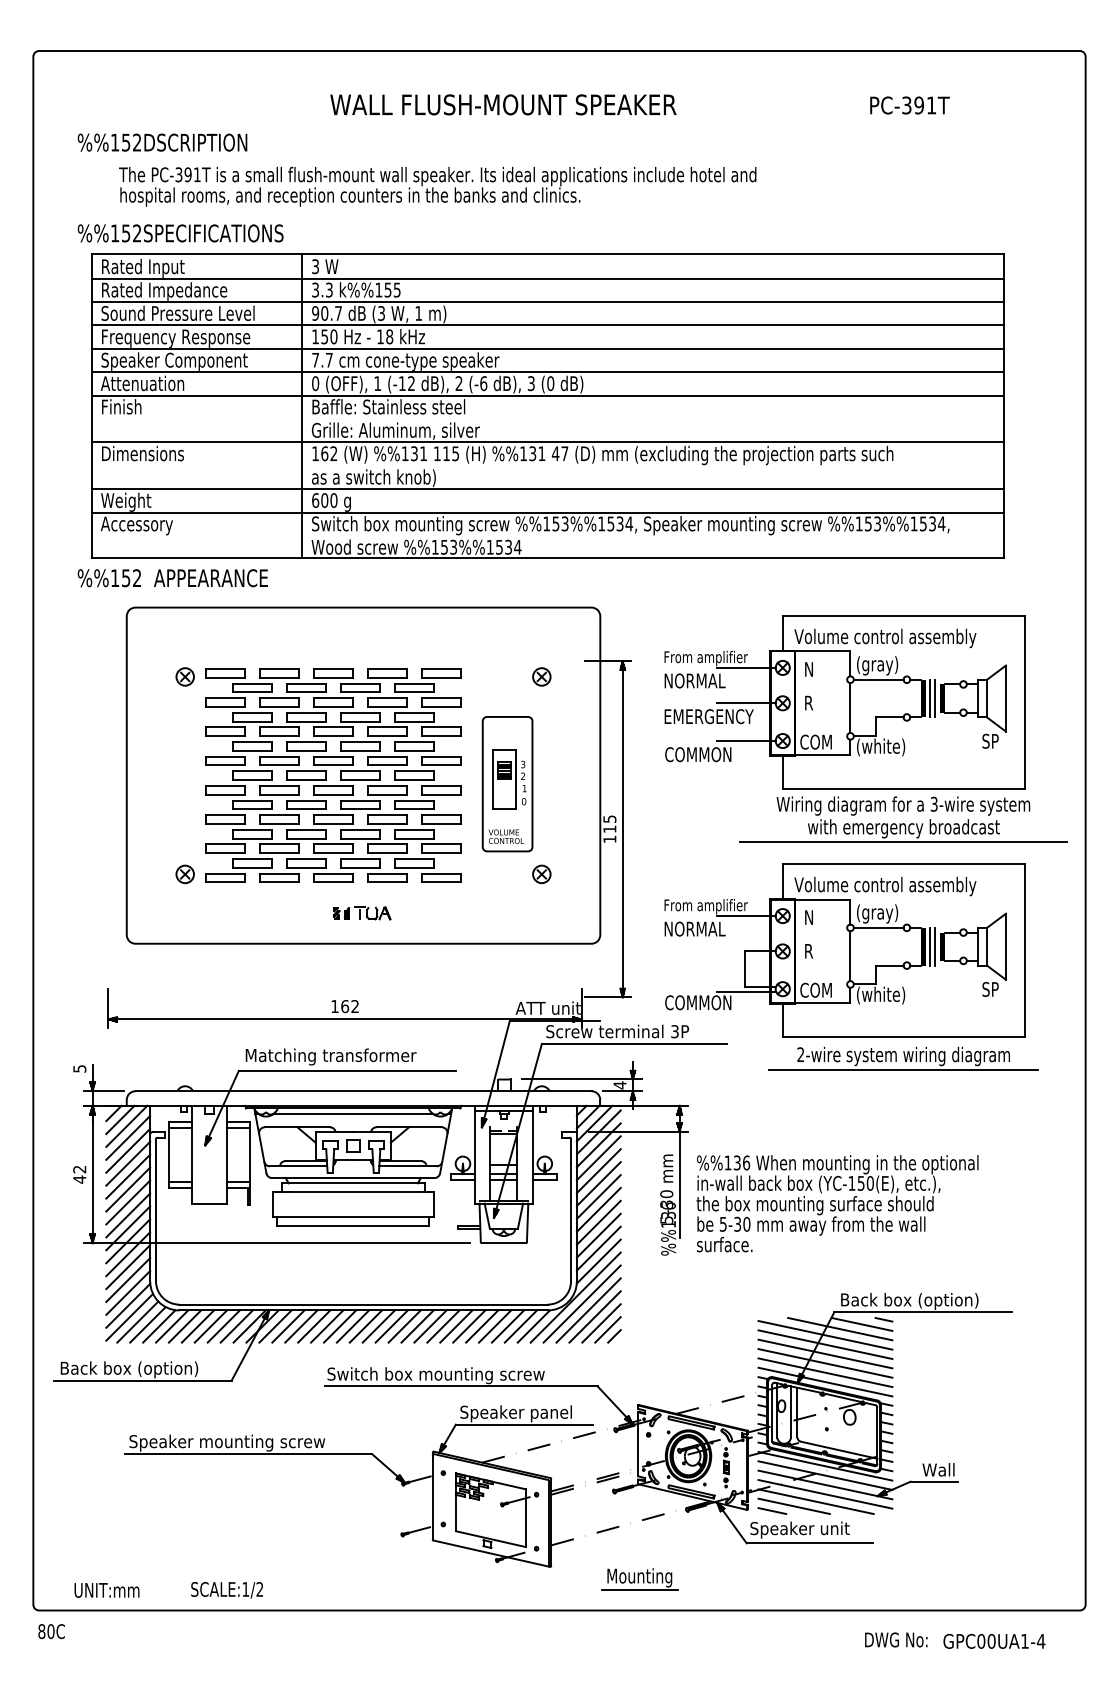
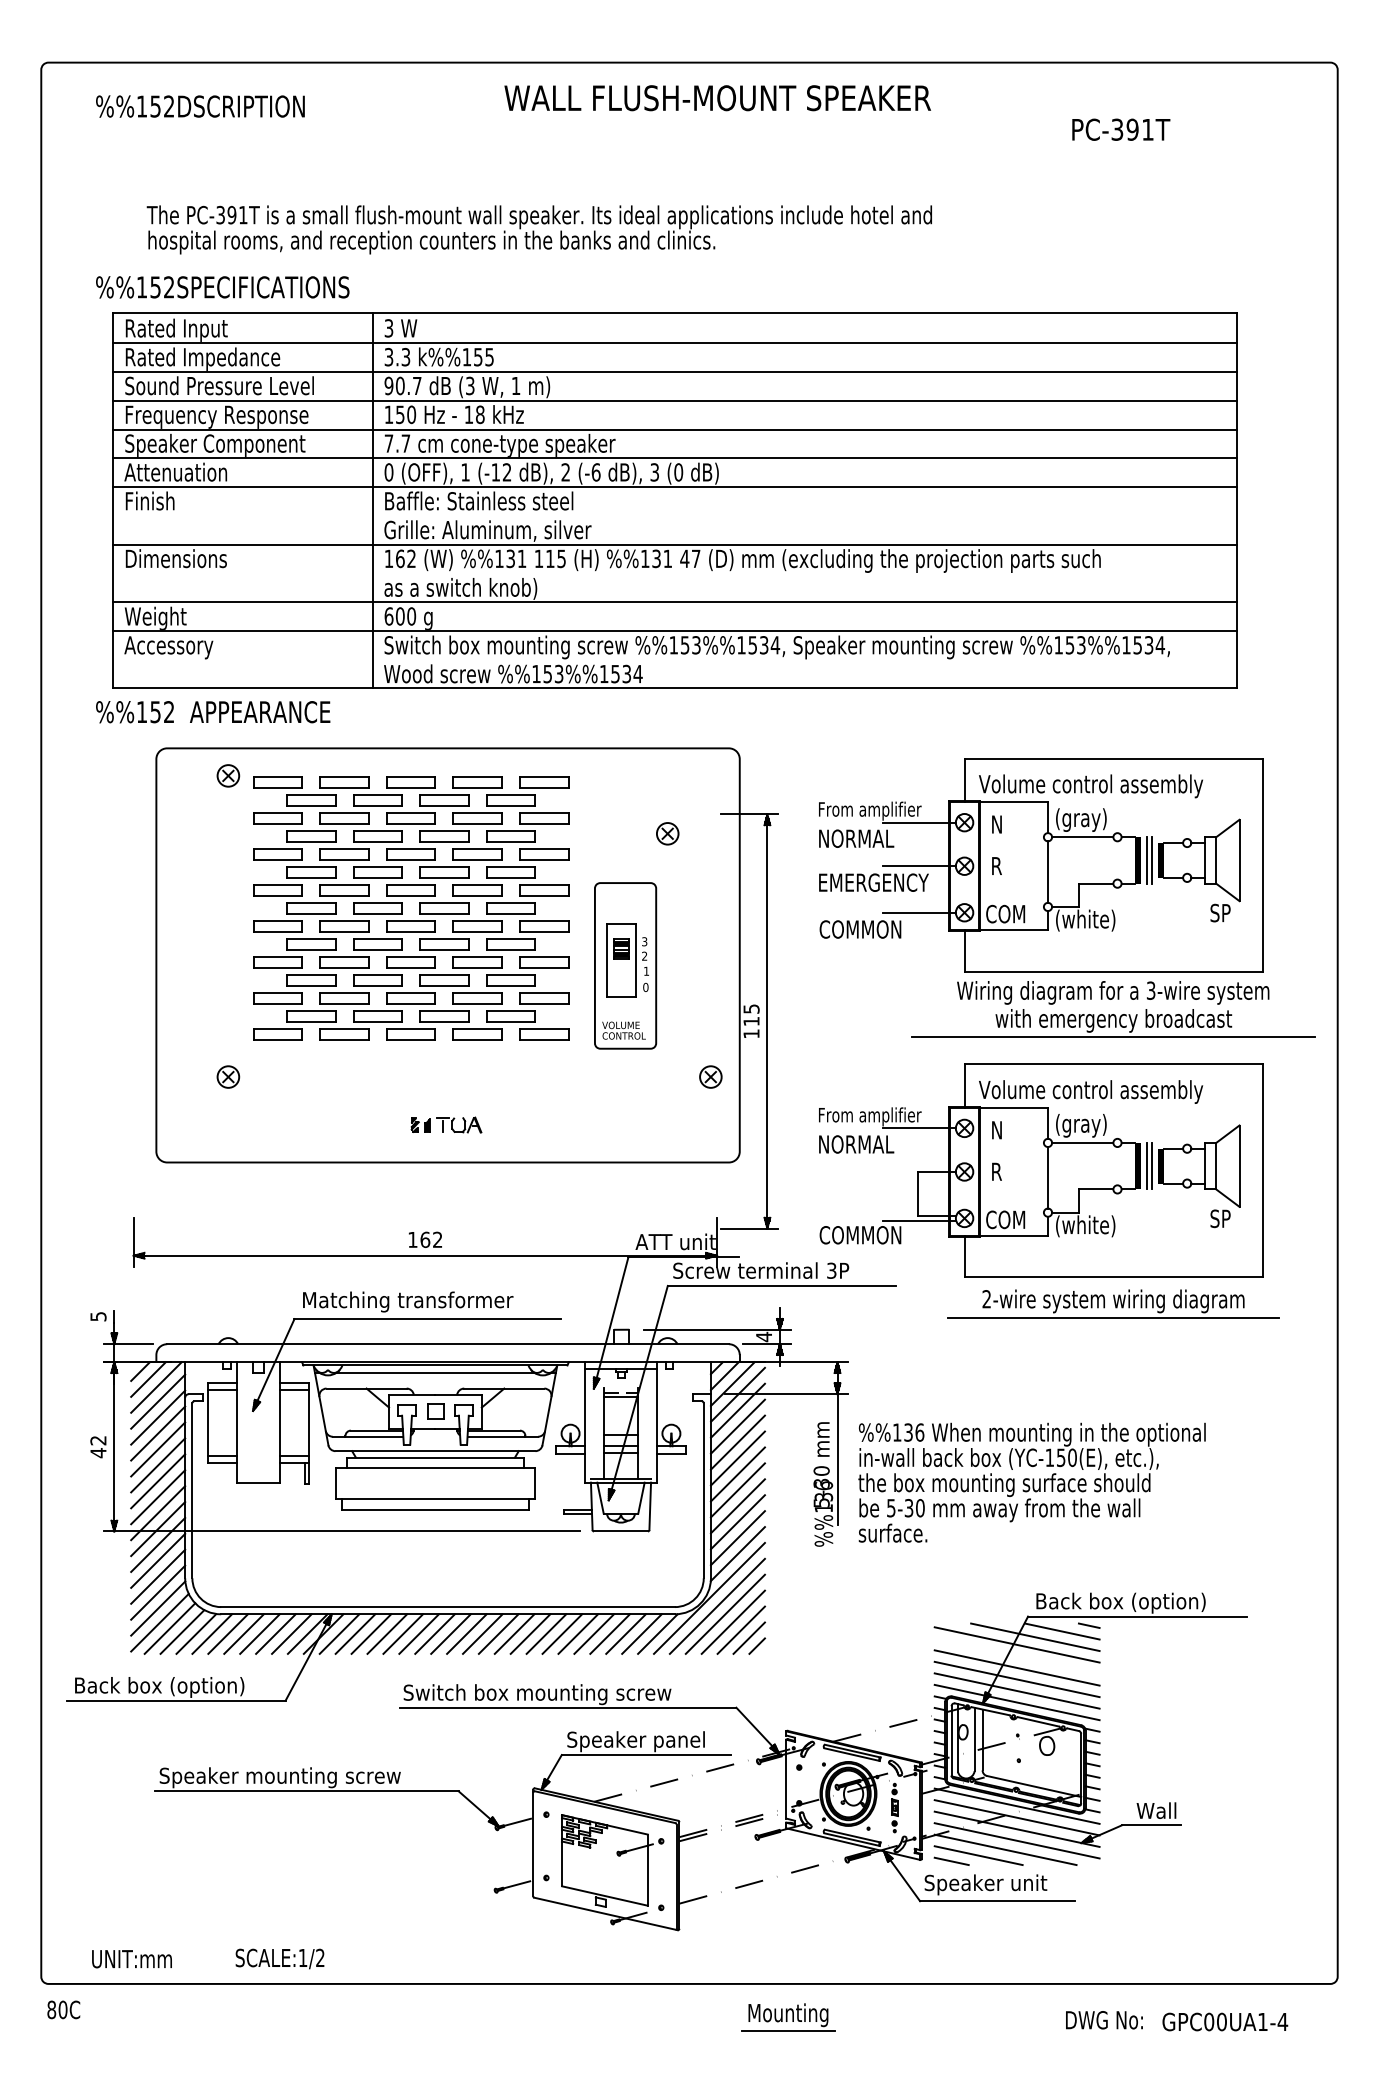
text: (503, 104) -> (717, 97), moved
text: (162, 142) -> (200, 106), moved
part: (184, 676) -> (227, 775), moved
part: (326, 775) -> (402, 908), moved
part: (541, 873) -> (710, 1075), moved
line: (825, 1344) -> (1017, 1656), removed
part: (639, 1579) -> (788, 2017), moved

